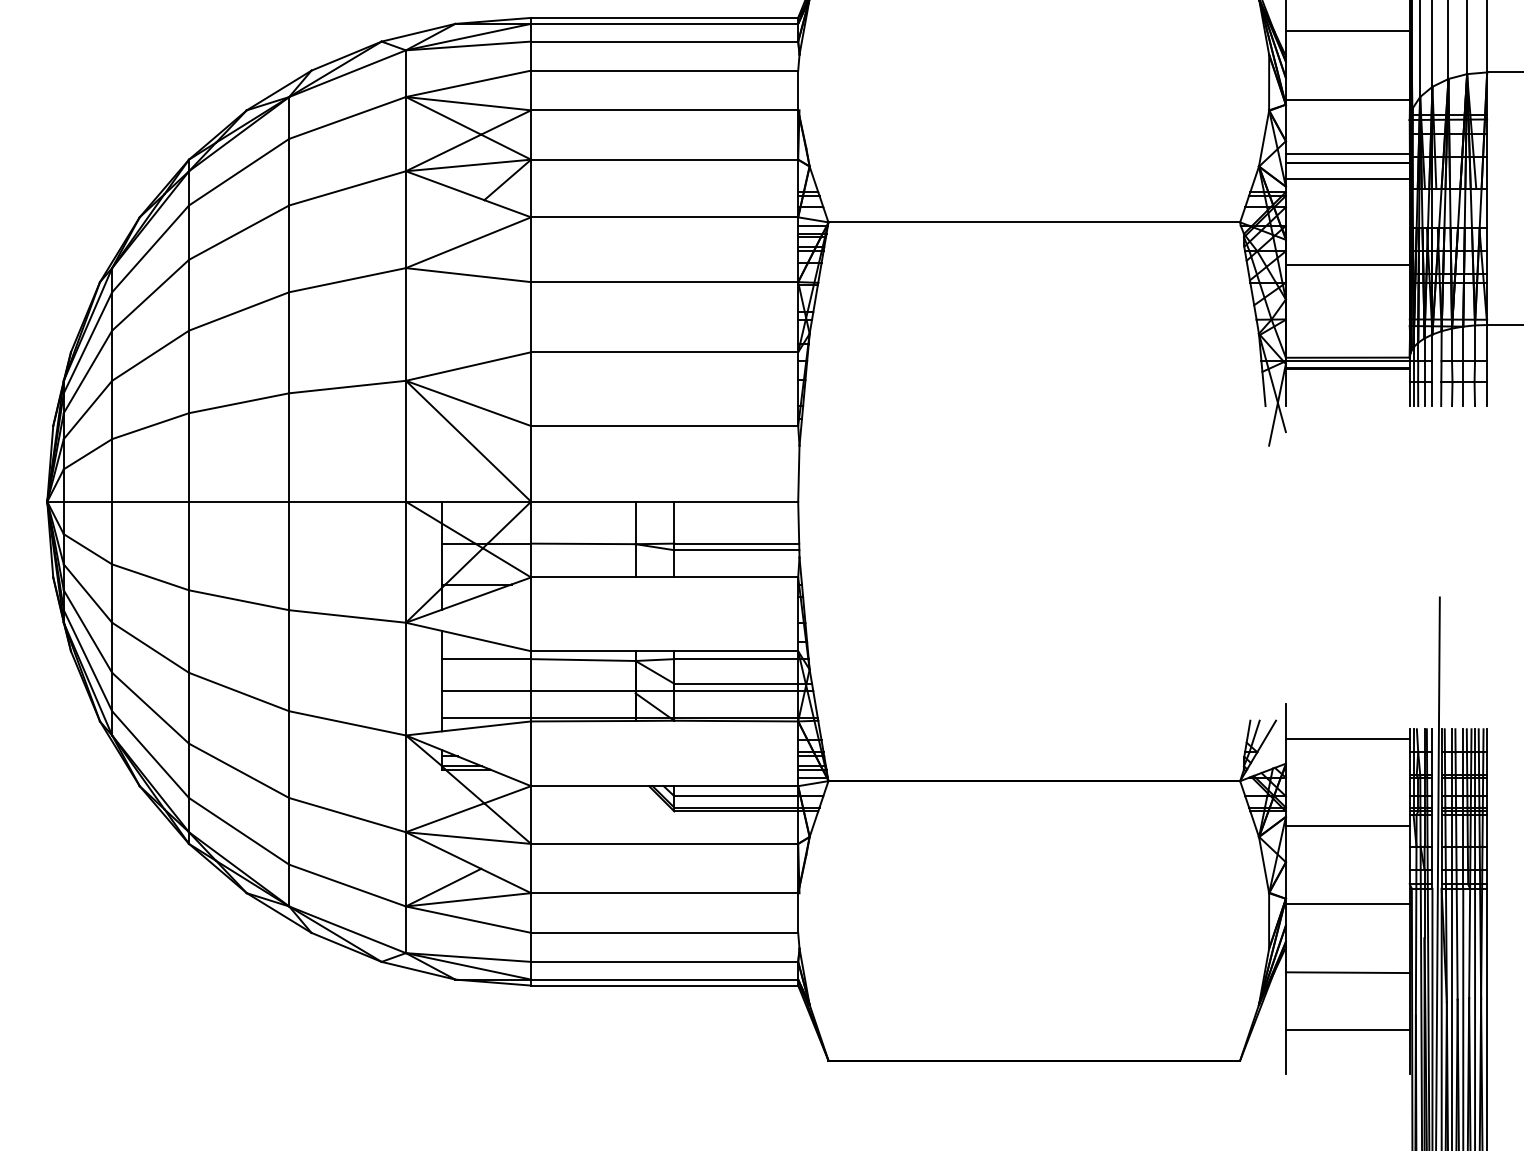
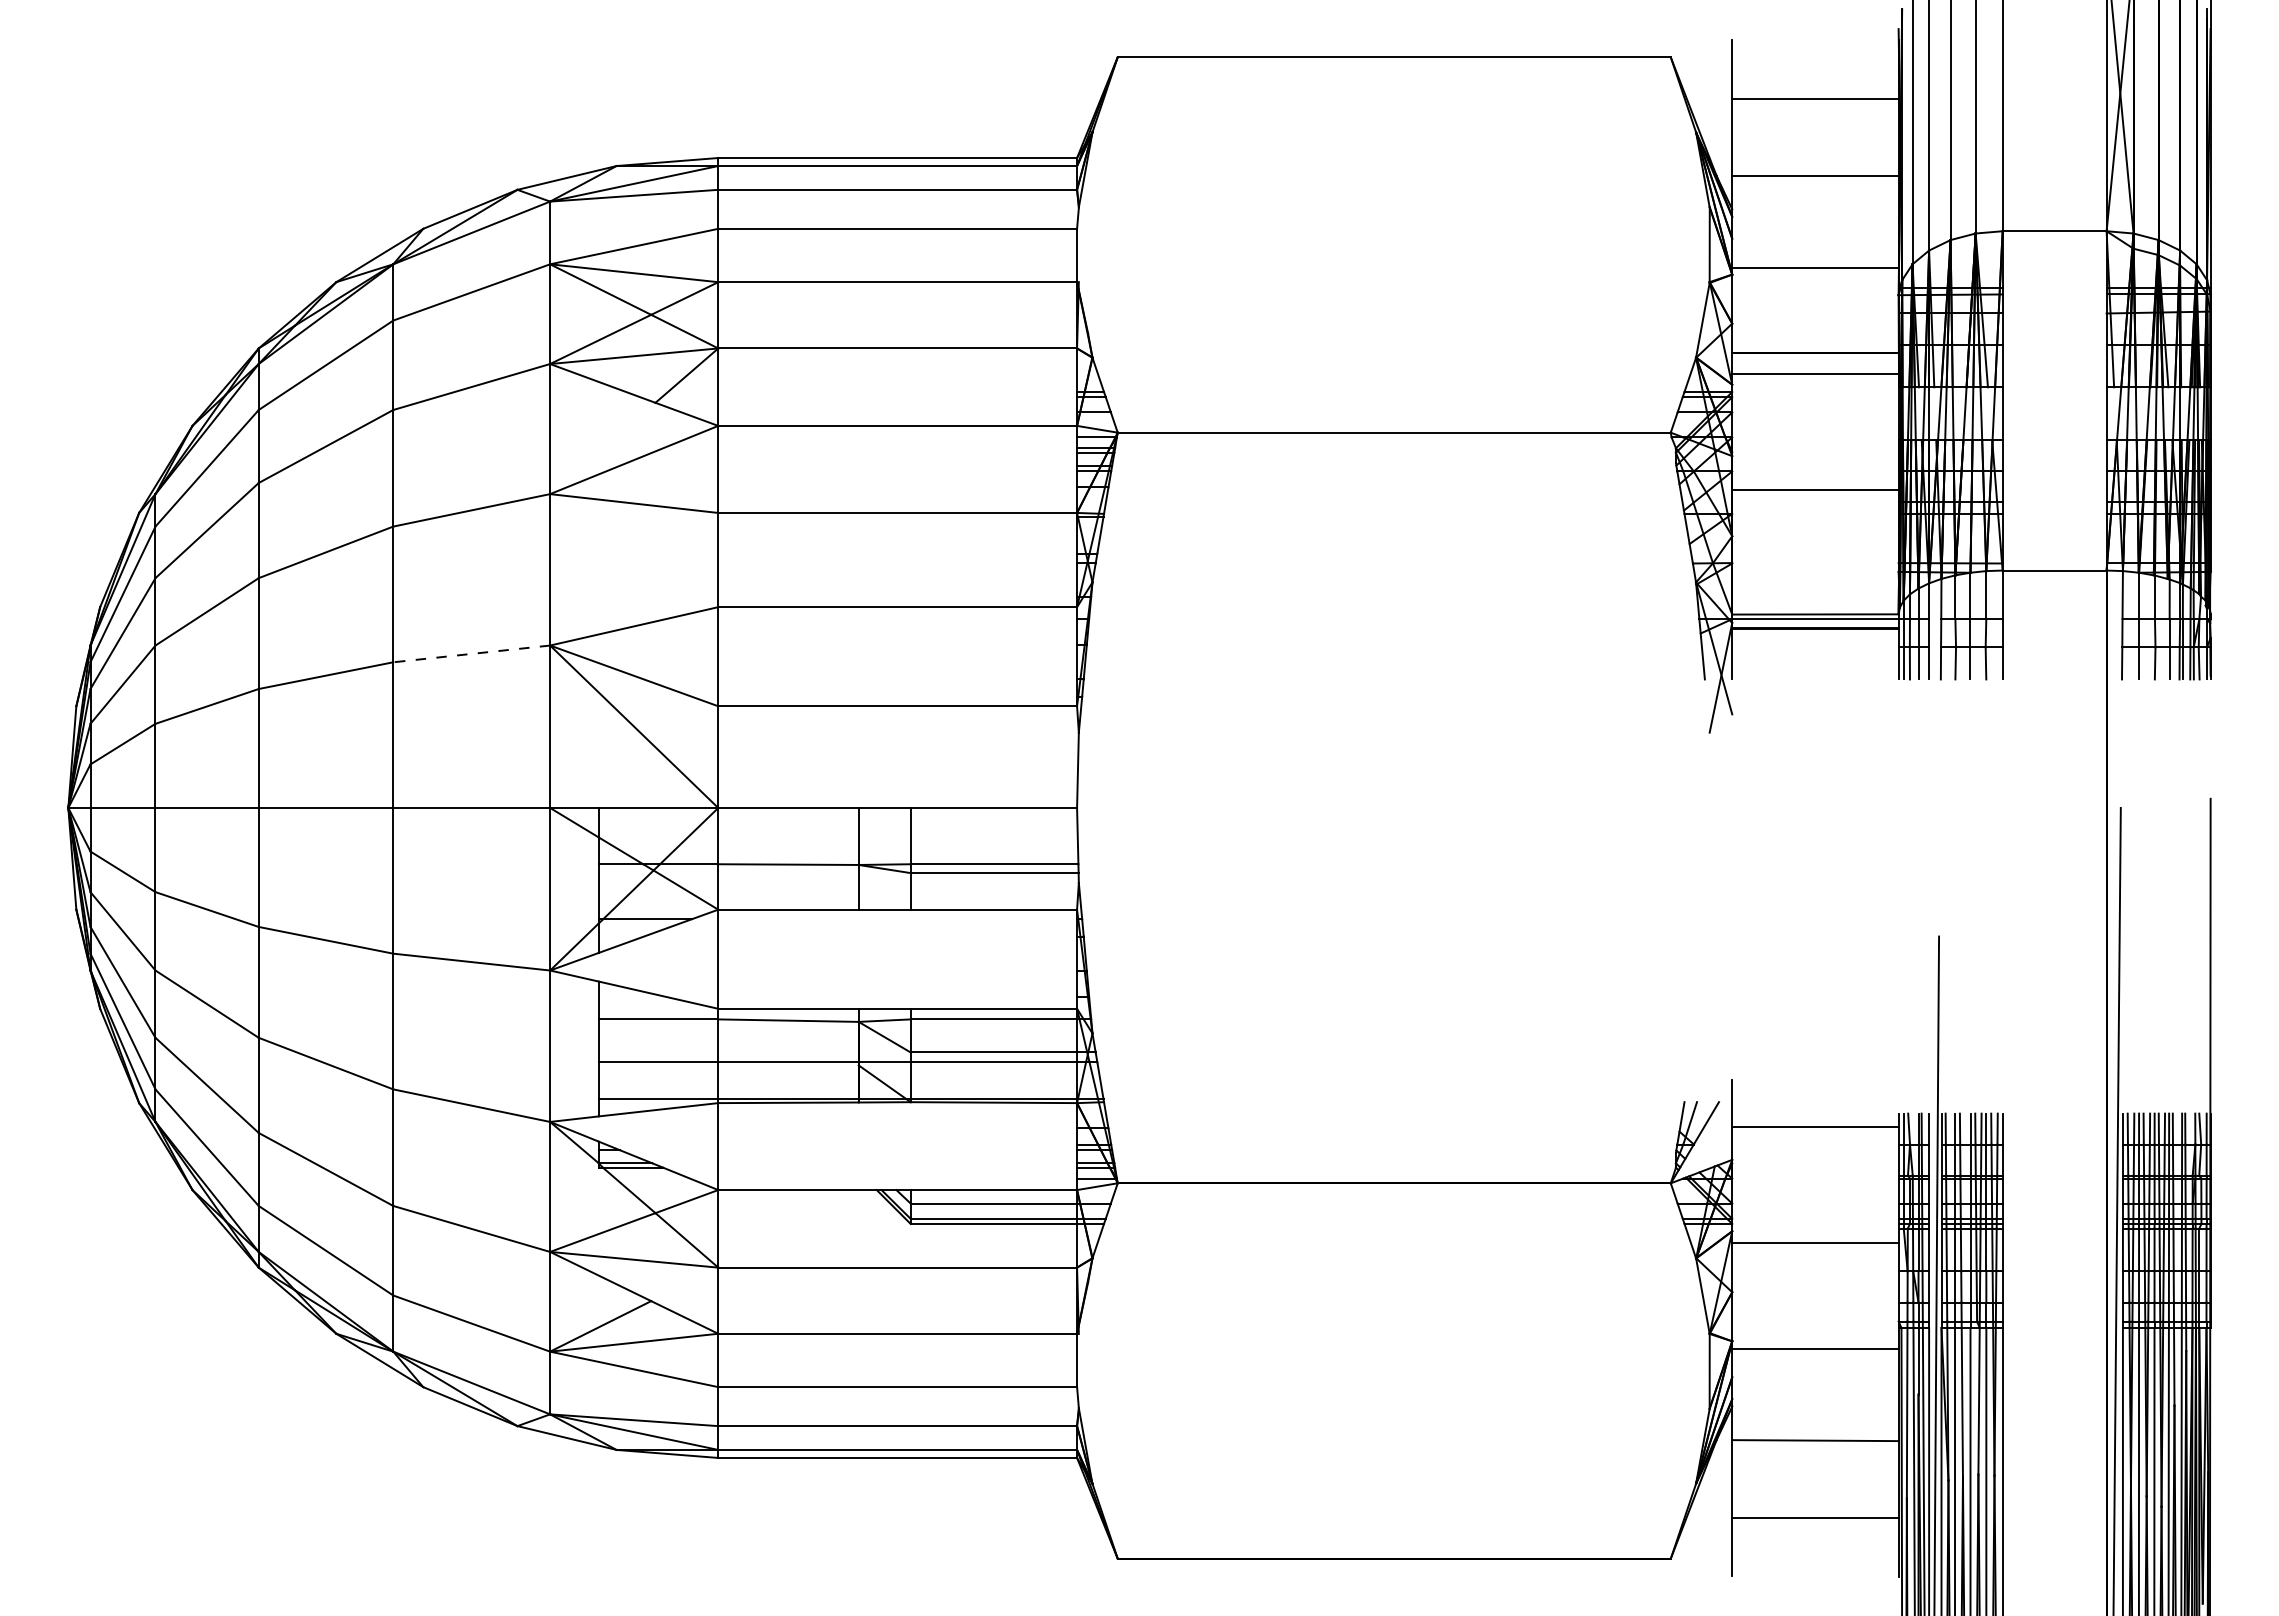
line: (1347, 154) -> (1815, 341), removed
line: (347, 386) -> (471, 653), solid -> dashed

